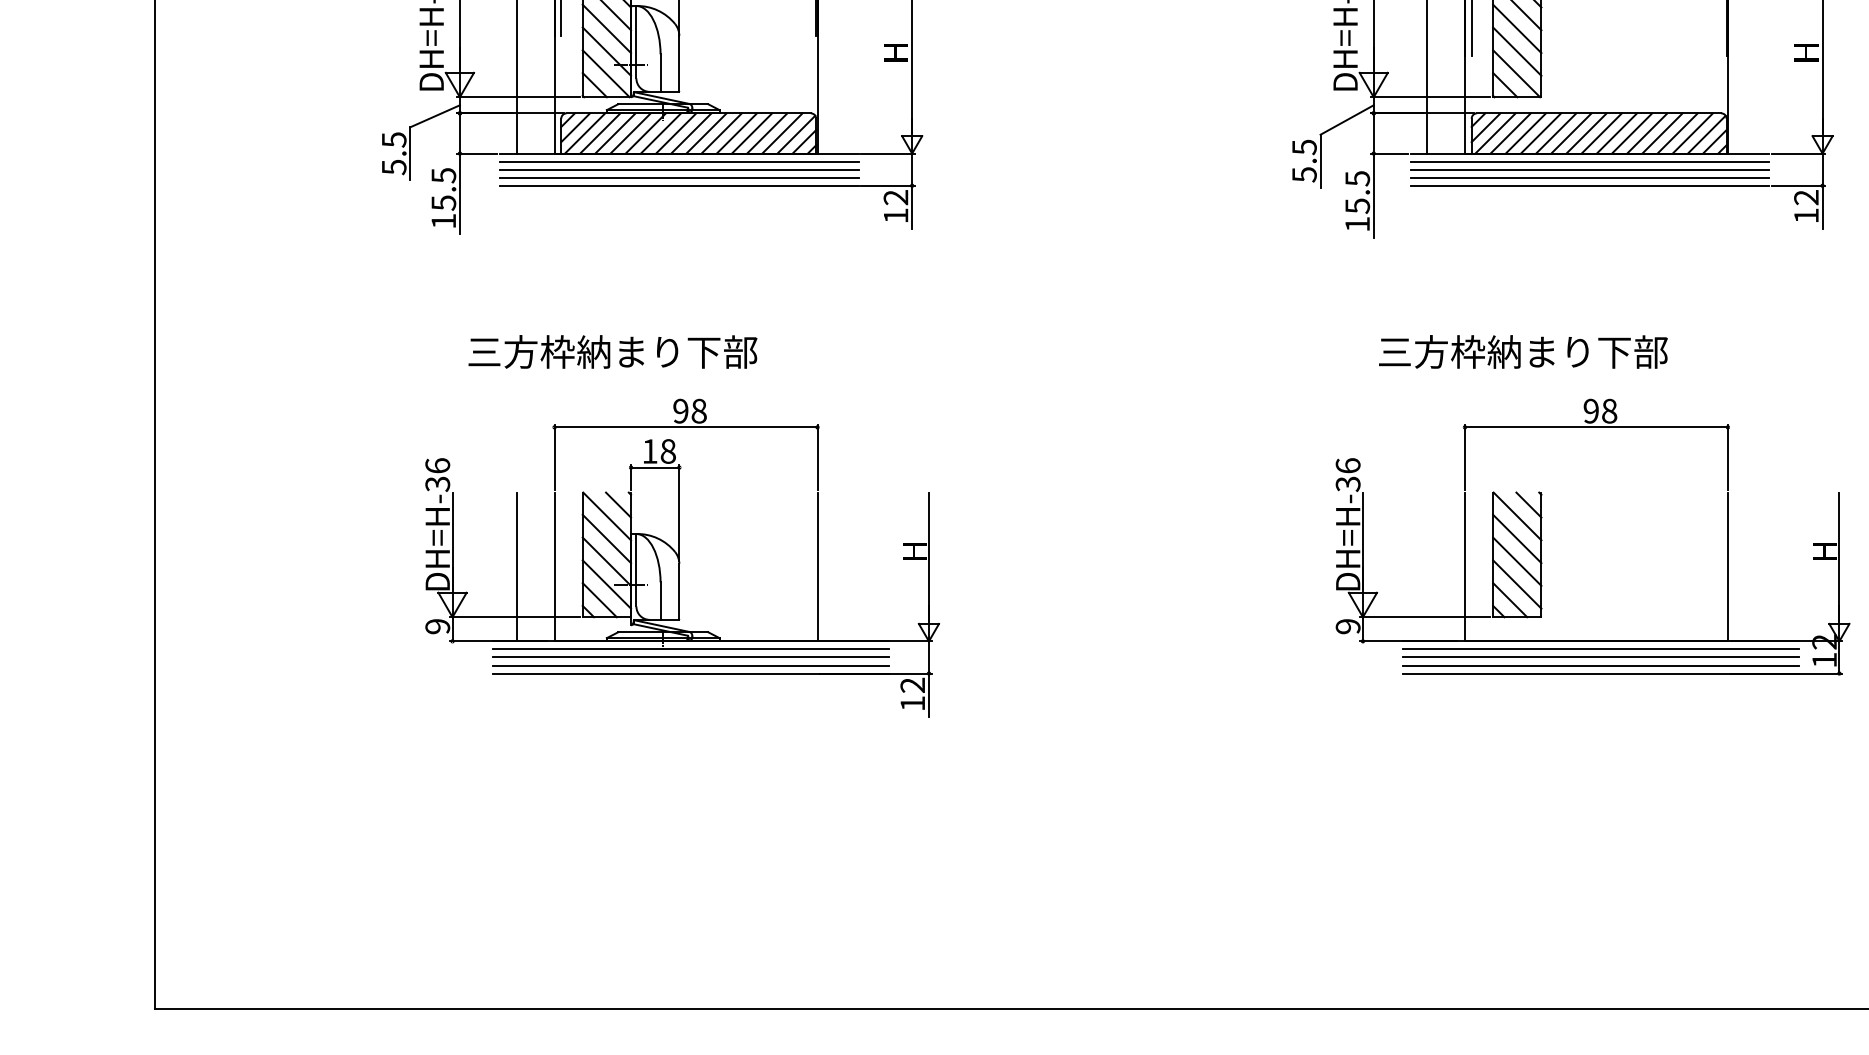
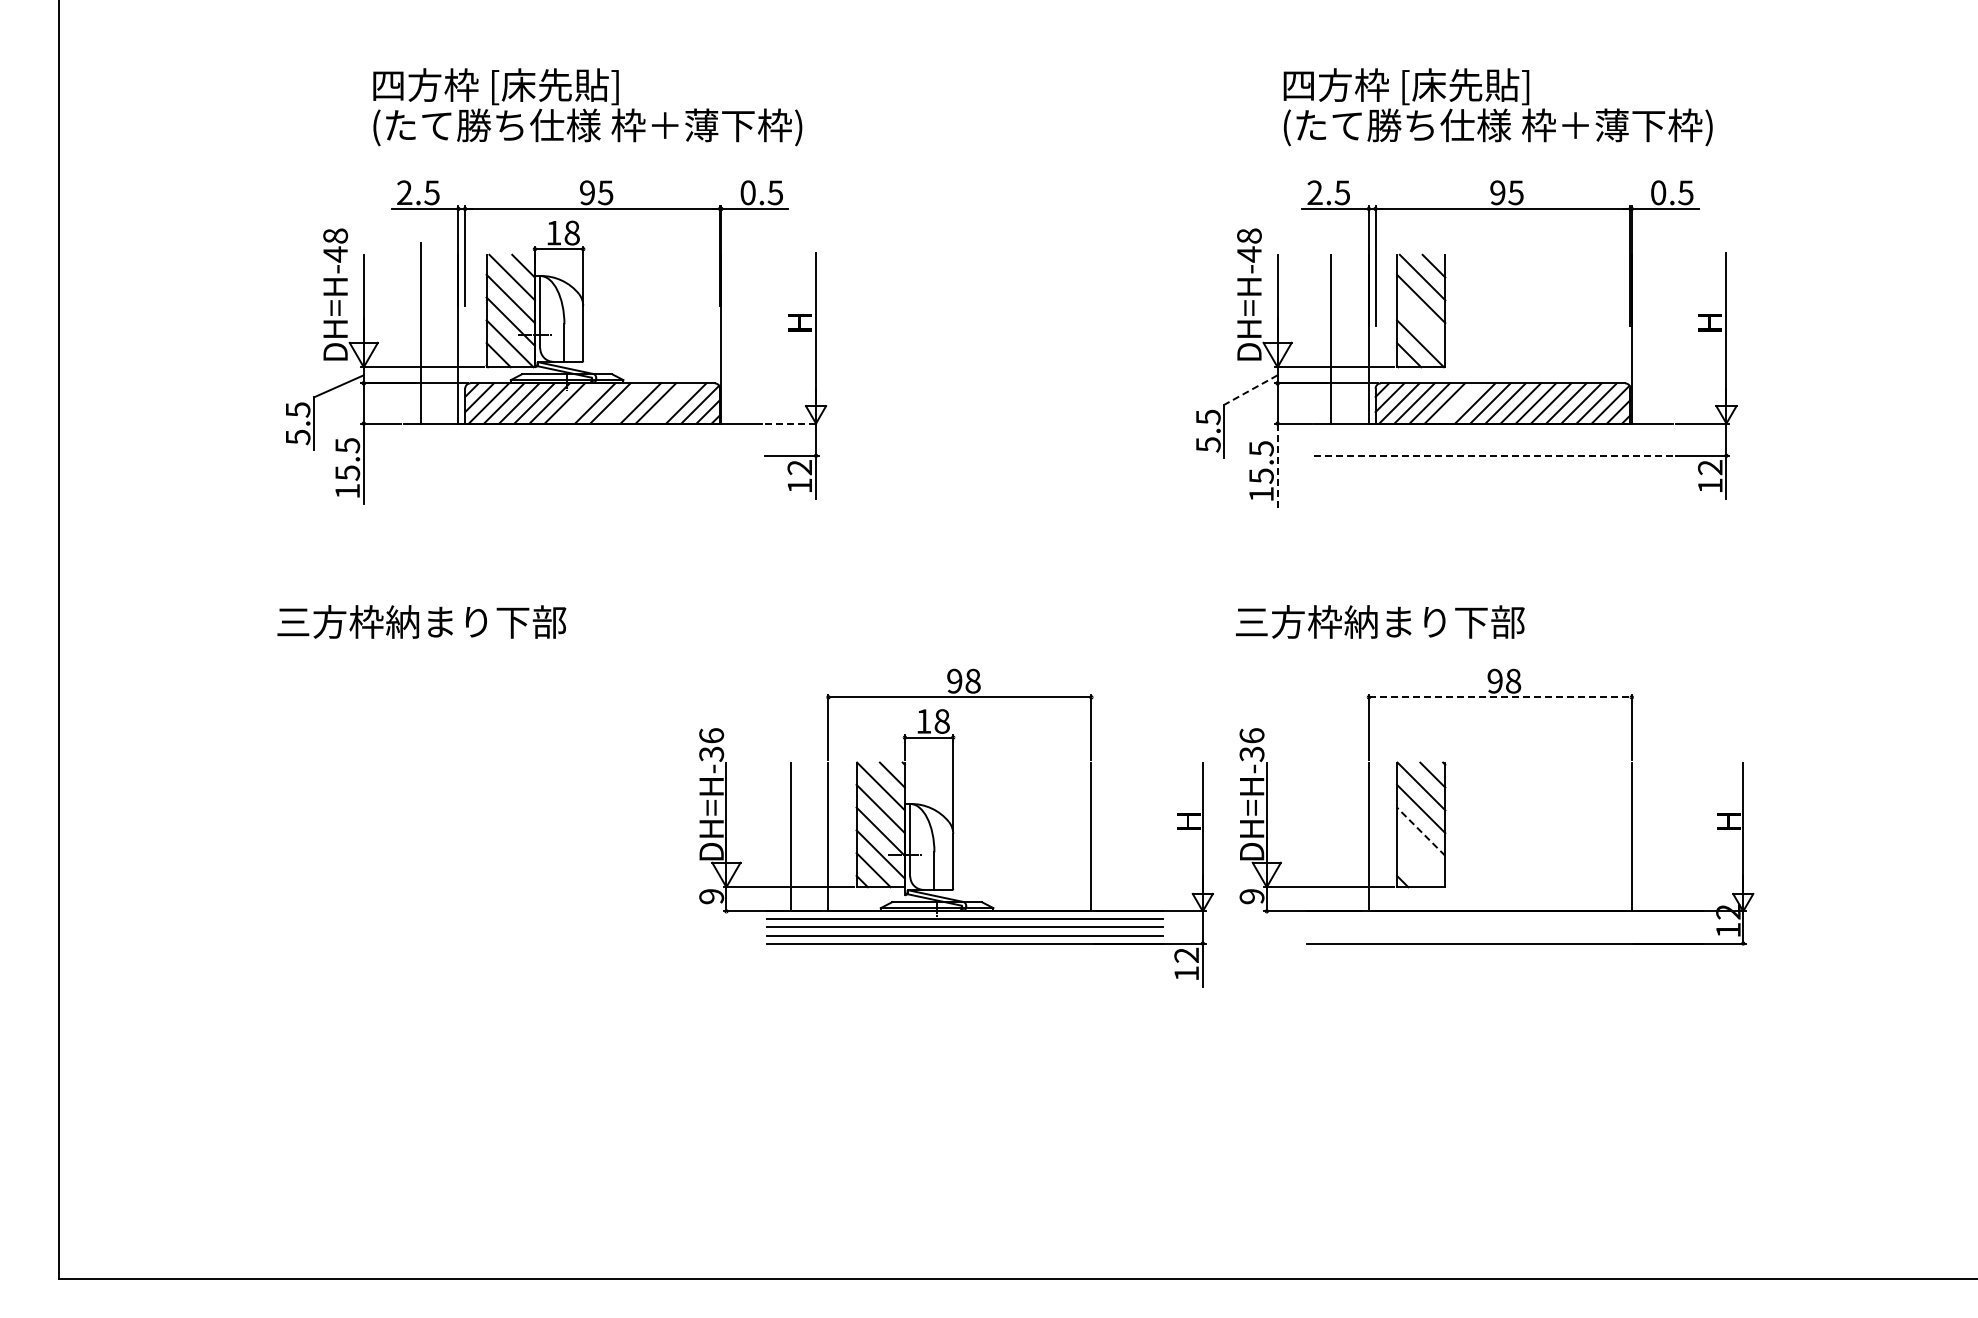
line: (1517, 51) -> (1421, 321), removed
line: (1346, 120) -> (1250, 390), solid -> dashed
line: (675, 133) -> (579, 403), removed
line: (721, 133) -> (625, 403), removed
line: (767, 133) -> (671, 403), removed
line: (1556, 133) -> (1460, 403), removed
line: (887, 153) -> (791, 423), solid -> dashed
line: (679, 161) -> (583, 431), removed
line: (1589, 161) -> (1493, 431), removed
line: (679, 169) -> (583, 439), removed
line: (1589, 169) -> (1493, 439), removed
line: (679, 177) -> (583, 447), removed
line: (1589, 177) -> (1493, 447), removed
line: (679, 185) -> (583, 455), removed
line: (1589, 185) -> (1493, 455), solid -> dashed
line: (1373, 195) -> (1277, 465), solid -> dashed
text: (612, 351) -> (421, 621), moved
text: (1523, 351) -> (1380, 621), moved
line: (1596, 427) -> (1500, 697), solid -> dashed
part: (682, 557) -> (956, 827), moved
line: (1516, 561) -> (1420, 831), solid -> dashed
line: (1517, 584) -> (1421, 854), removed
line: (1510, 600) -> (1414, 870), removed
line: (1601, 649) -> (1505, 919), removed
line: (1601, 657) -> (1505, 927), removed
line: (1601, 665) -> (1505, 935), removed

